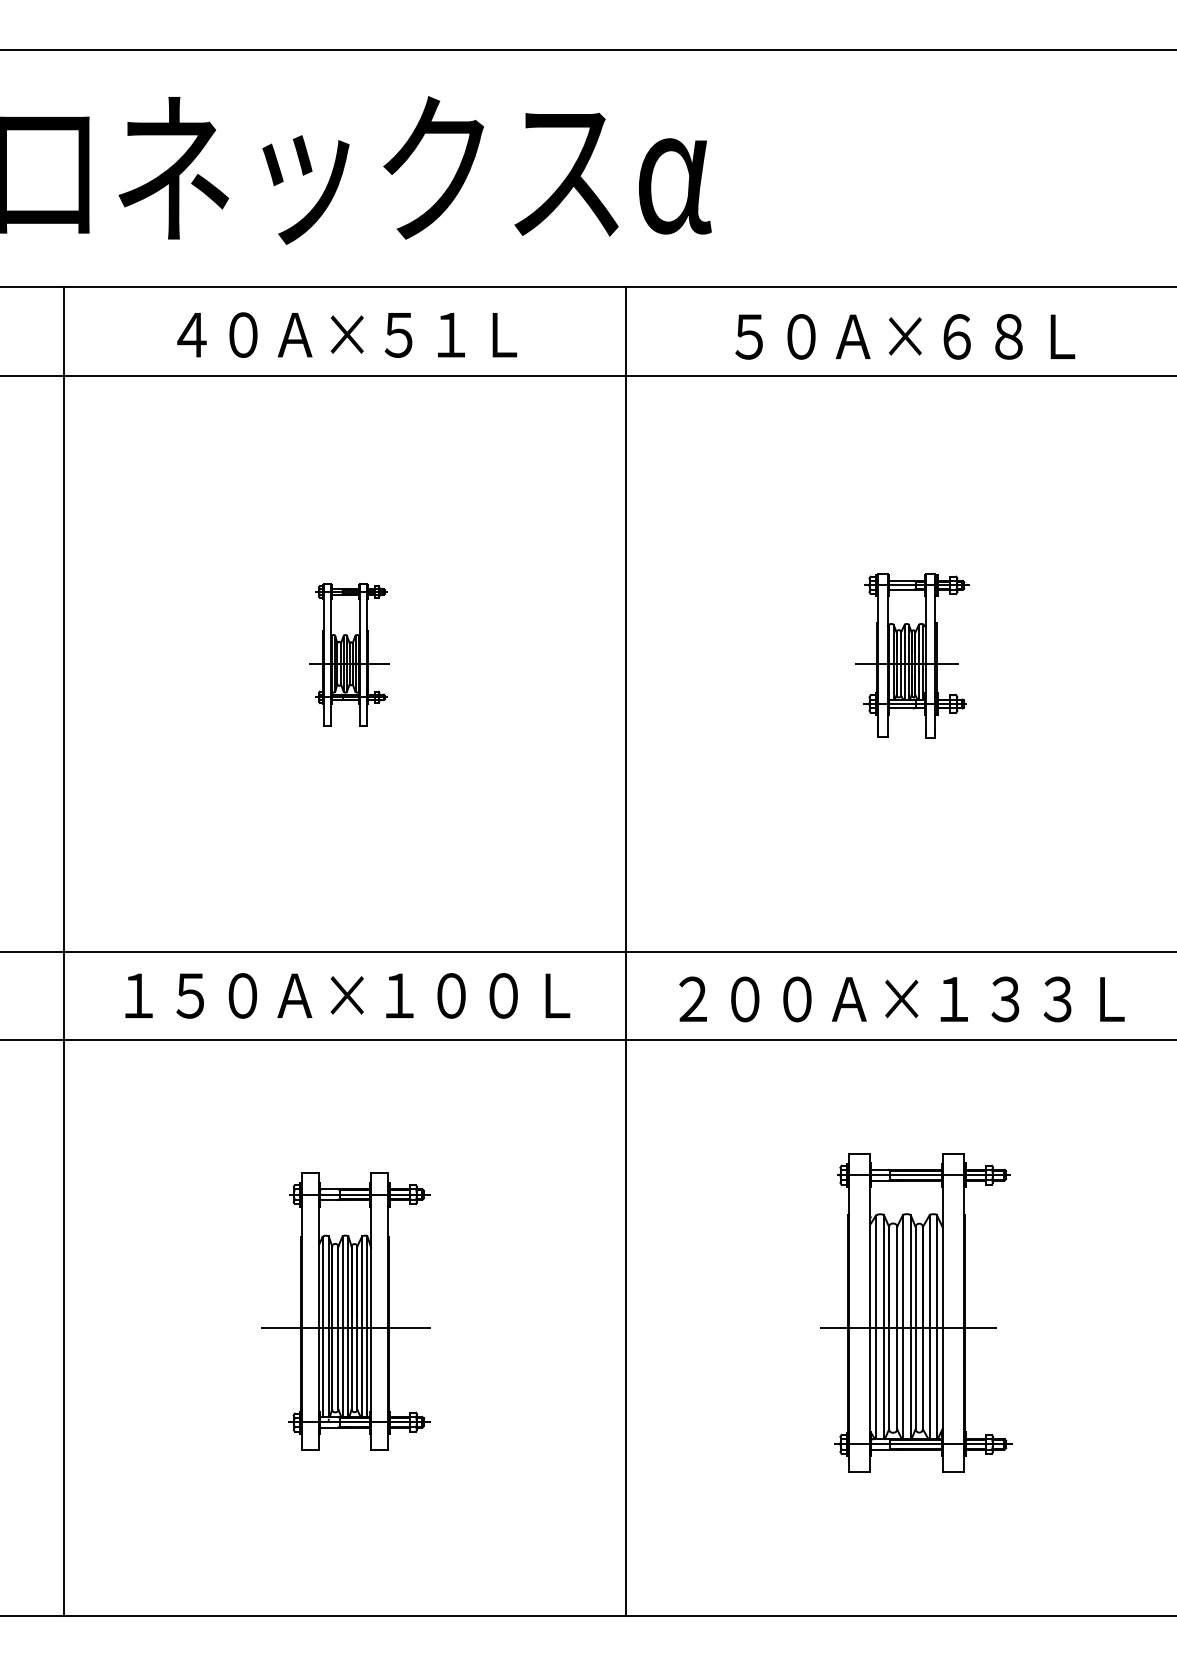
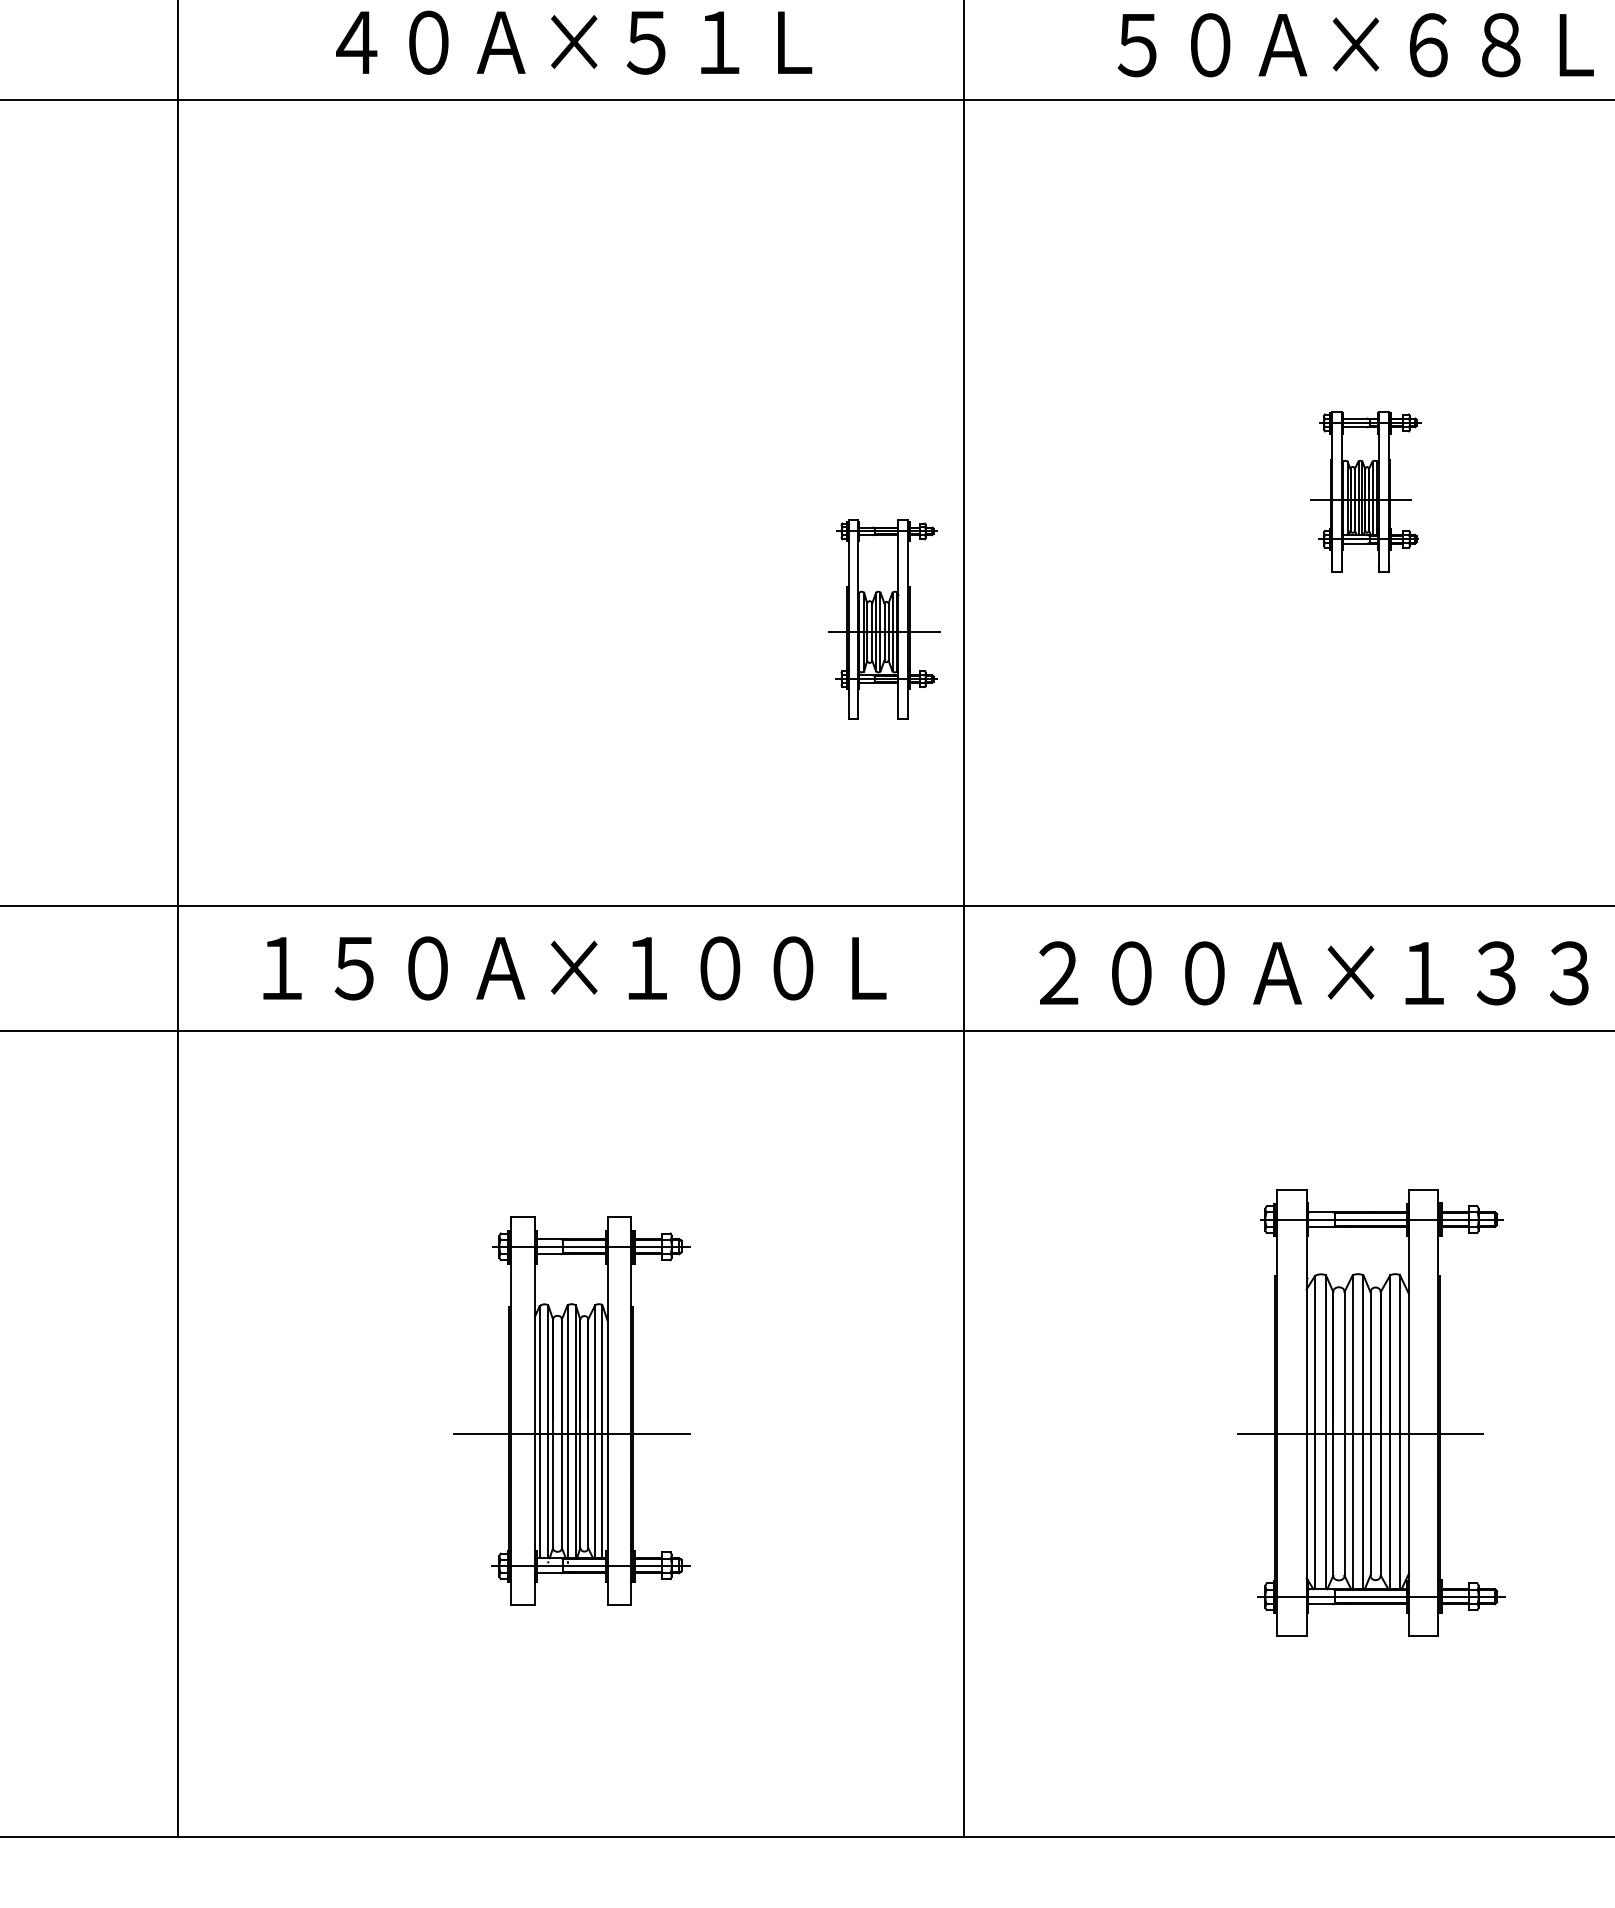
part: (349, 654) -> (884, 619), moved
part: (912, 655) -> (1366, 491), size x0.7

